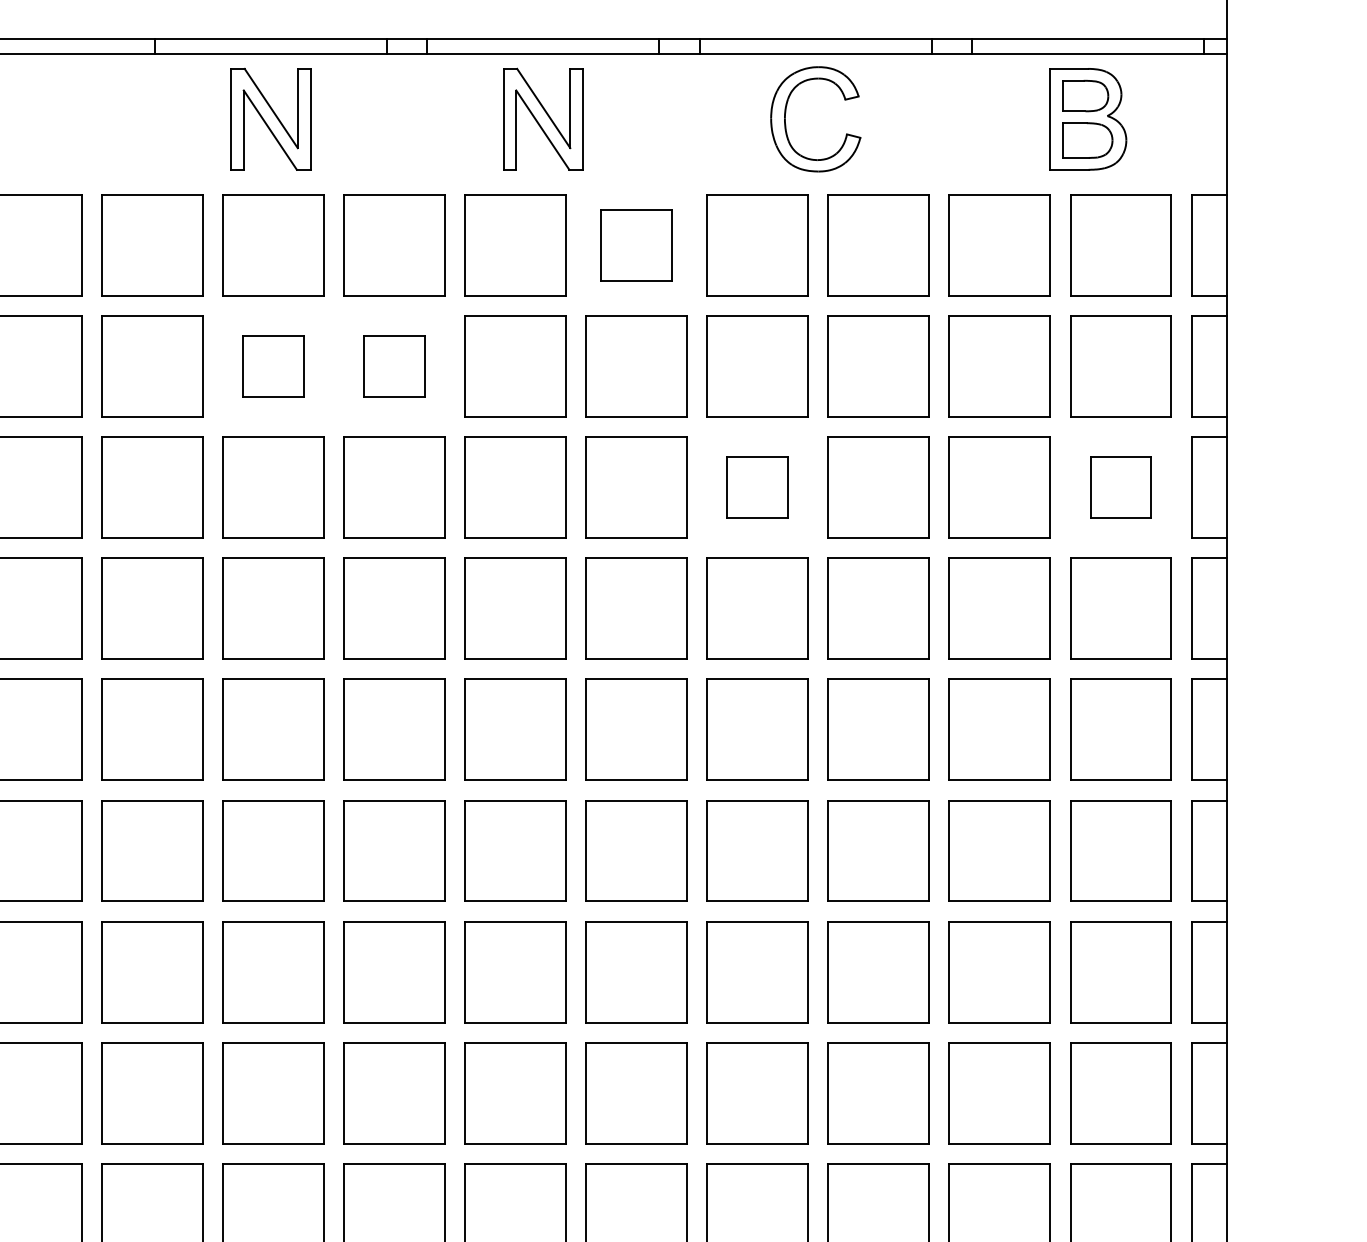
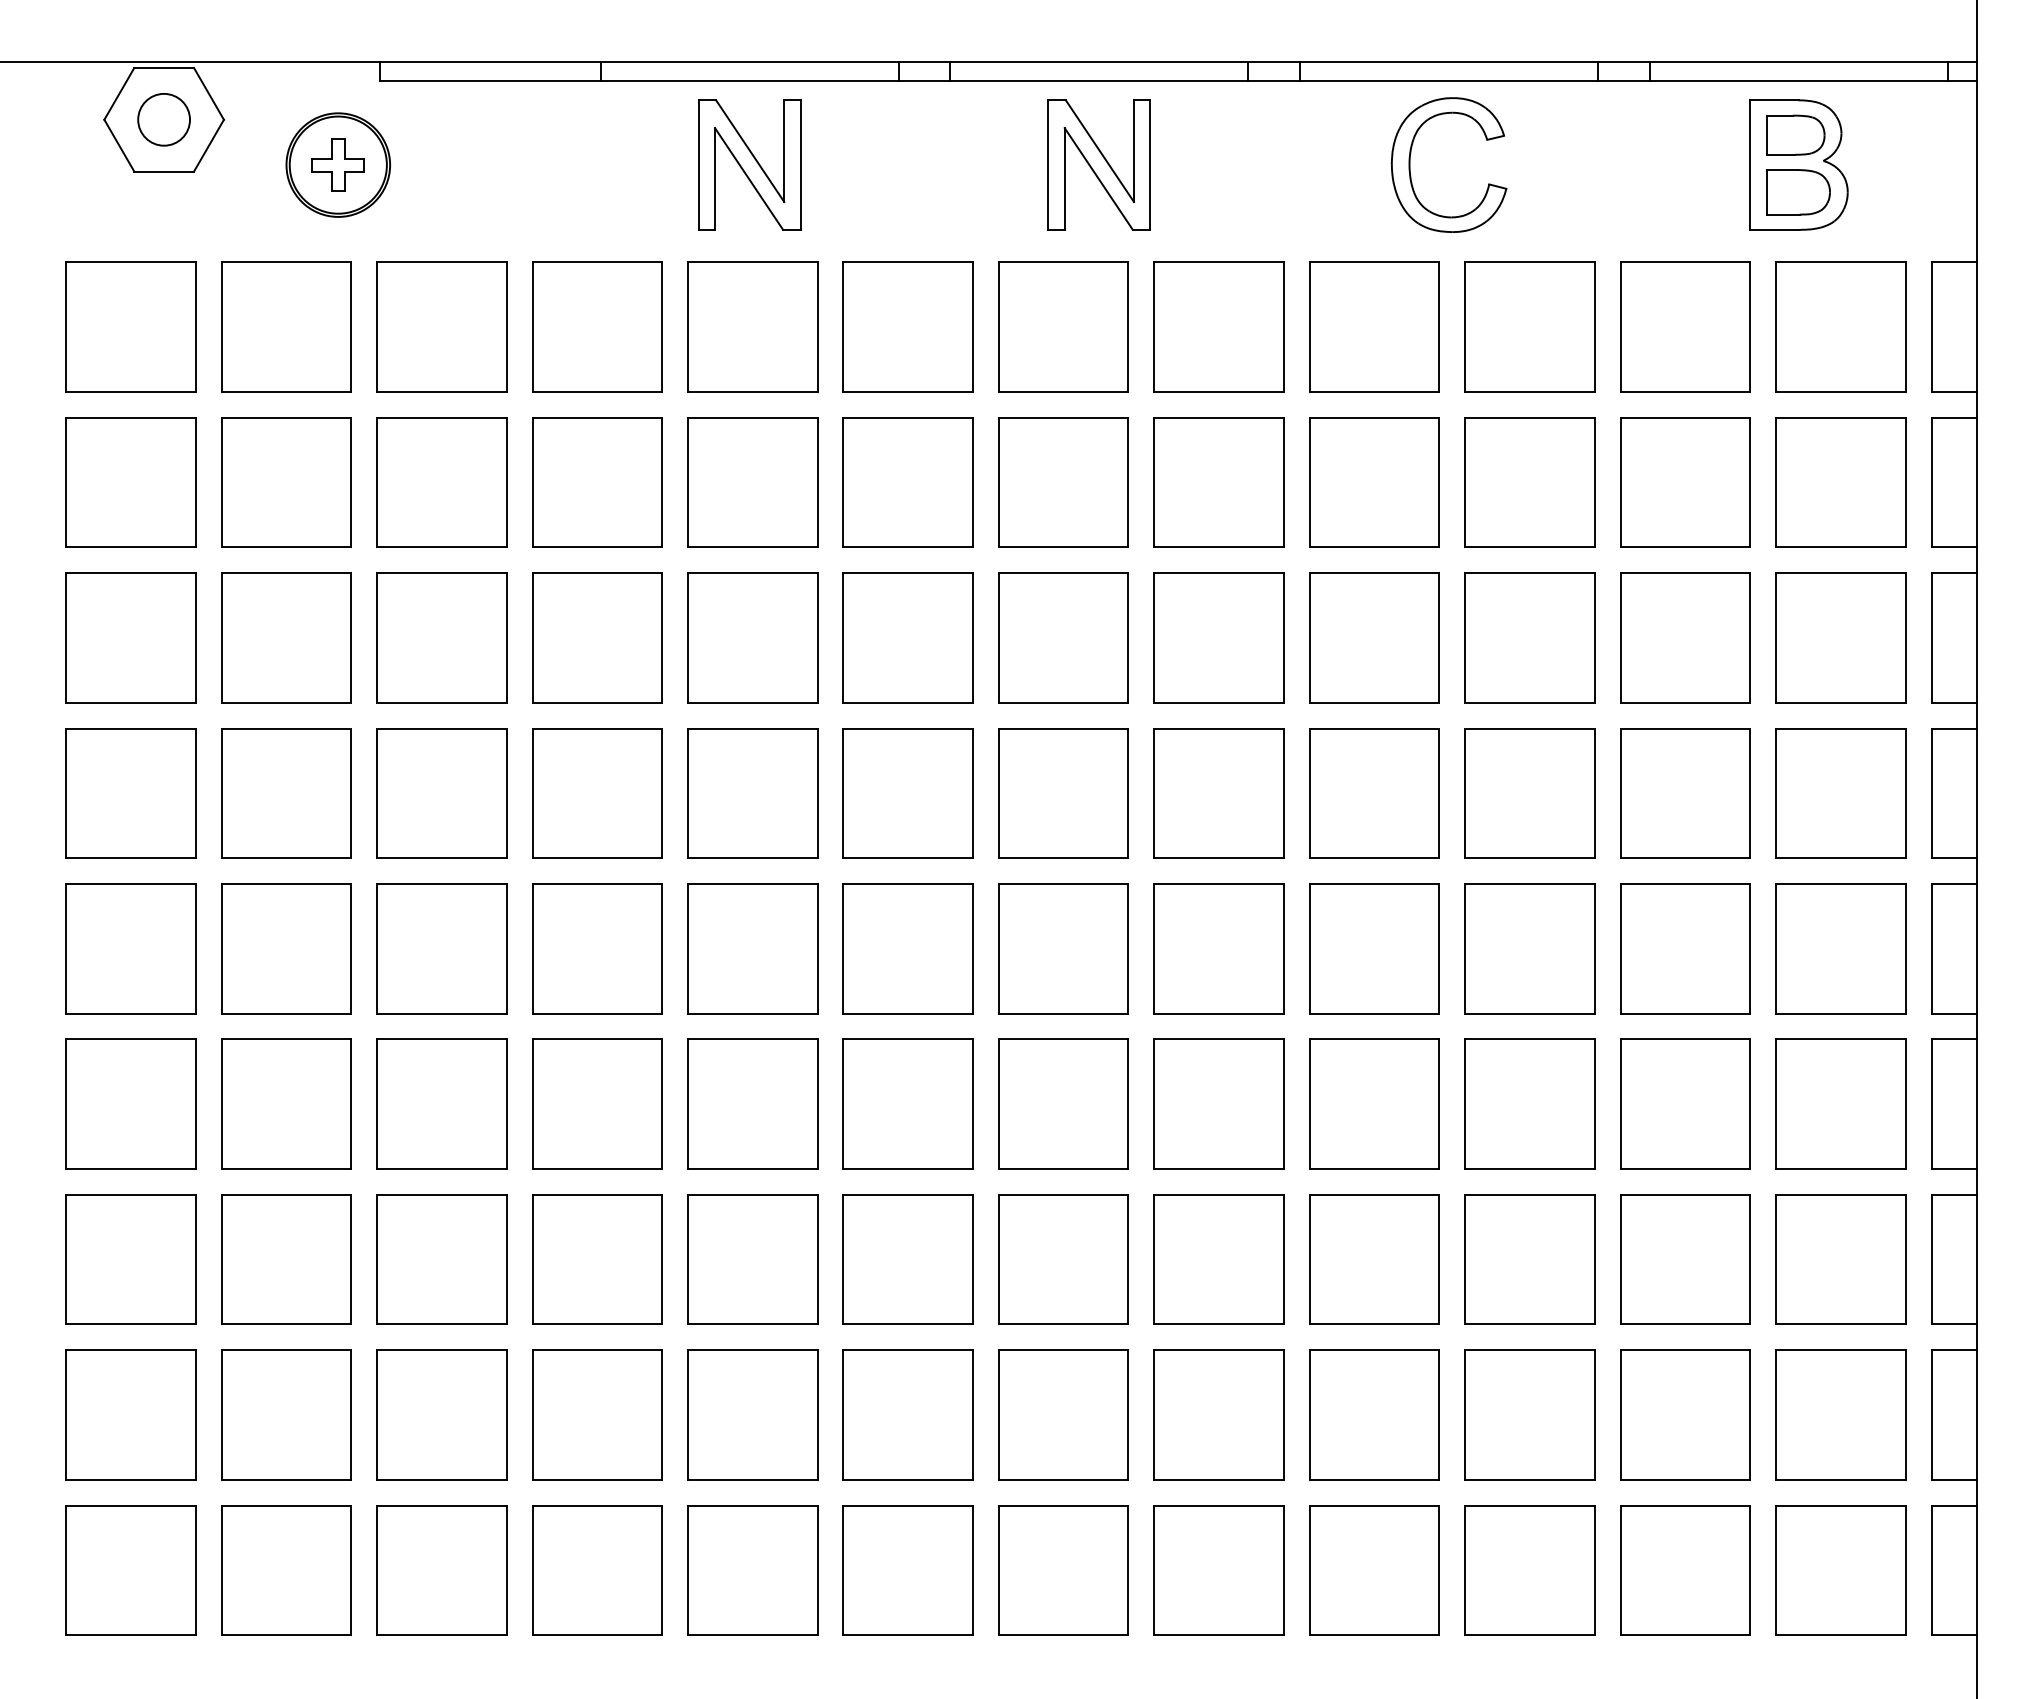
part: (636, 245) -> (1218, 326), size x1.43
part: (273, 366) -> (752, 482), size x1.67
part: (393, 366) -> (907, 482), size x1.67
part: (757, 487) -> (1374, 637), size x1.67
part: (1120, 487) -> (1840, 637), size x1.67

